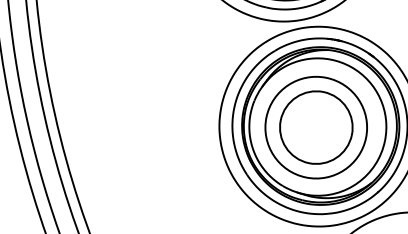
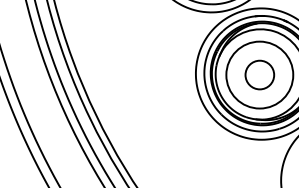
circle: (315, 126) -> (259, 74), size x0.6

